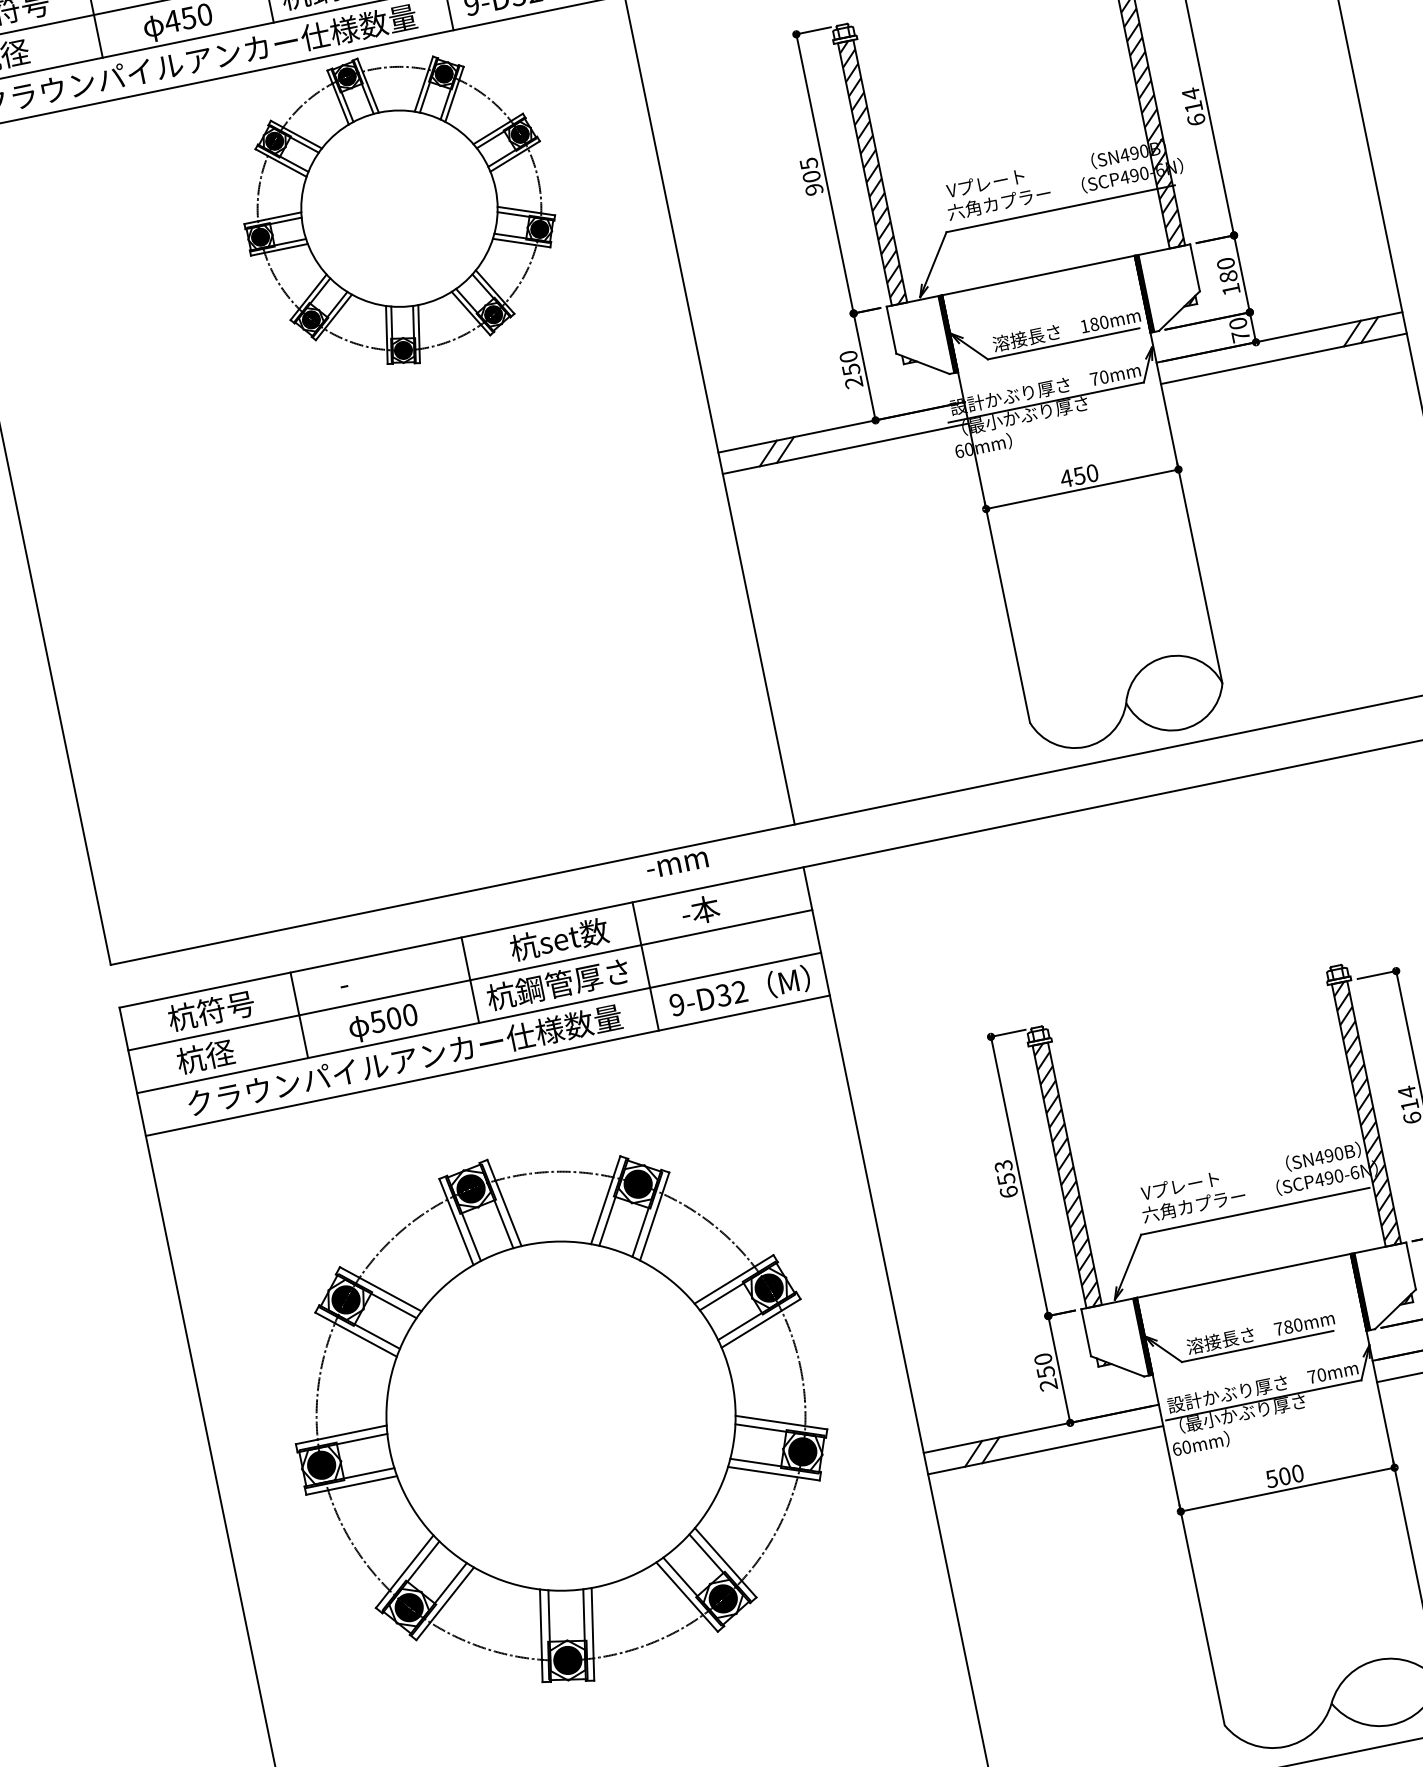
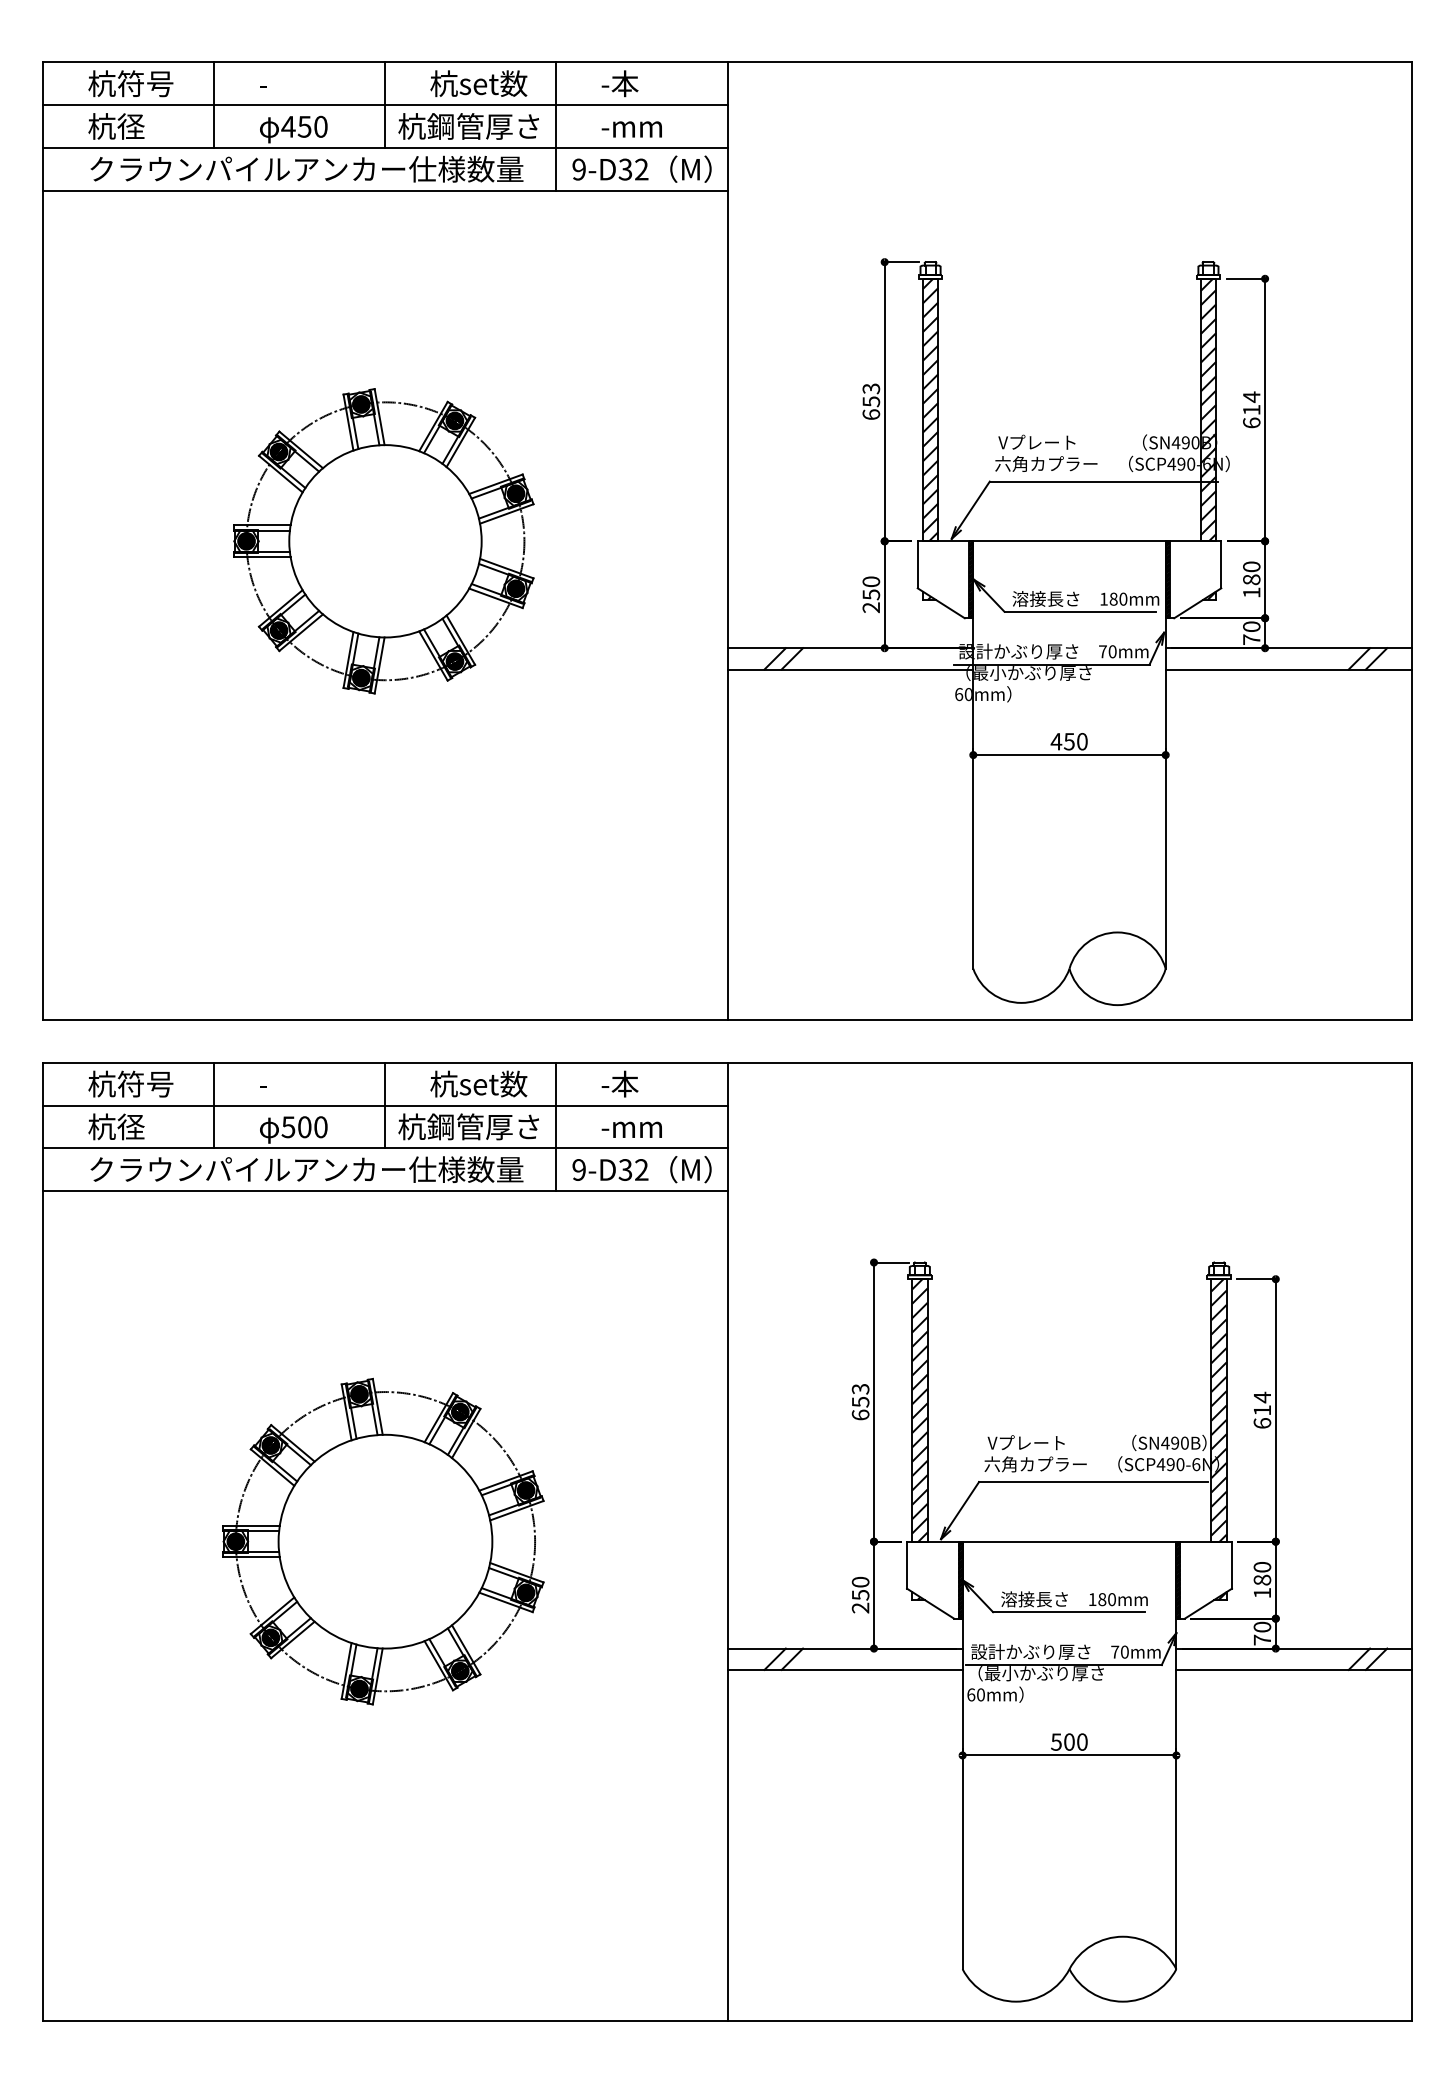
text: (811, 176) -> (871, 401), 905 -> 653
part: (397, 209) -> (383, 541), moved
text: (676, 864) -> (631, 1129), moved
text: (1278, 1328) -> (1092, 1599), 780mm -> 180mm
part: (557, 1416) -> (383, 1541), size x0.62

